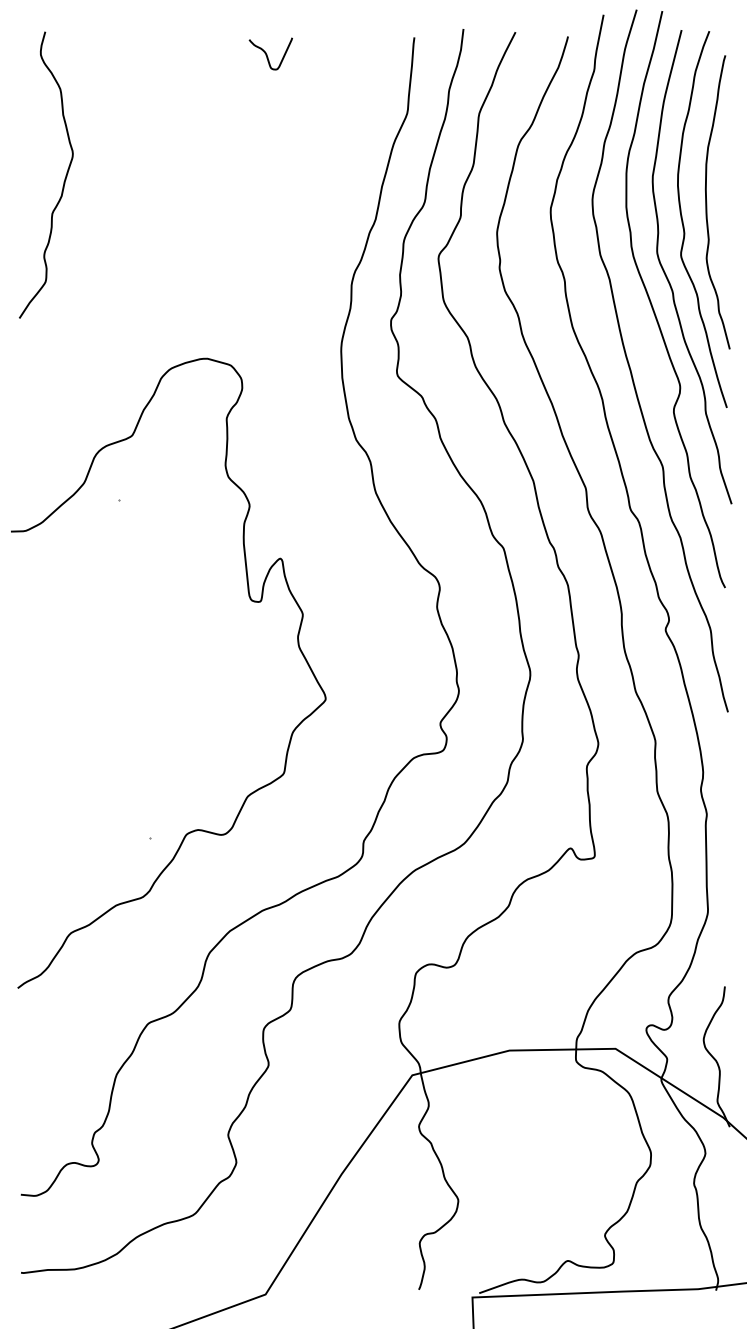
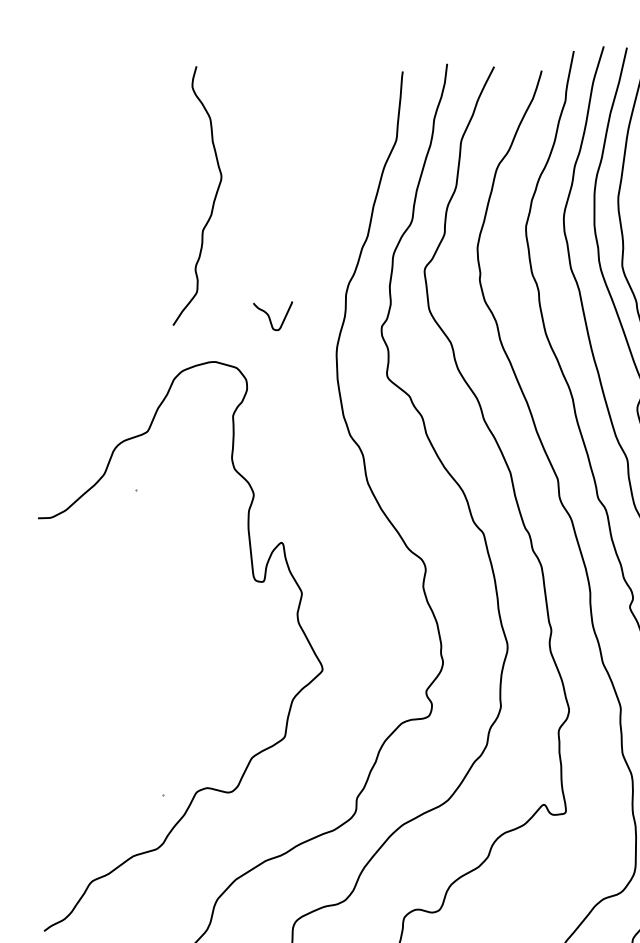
curve: (267, 54) -> (269, 316), moved
curve: (63, 181) -> (212, 201), moved

